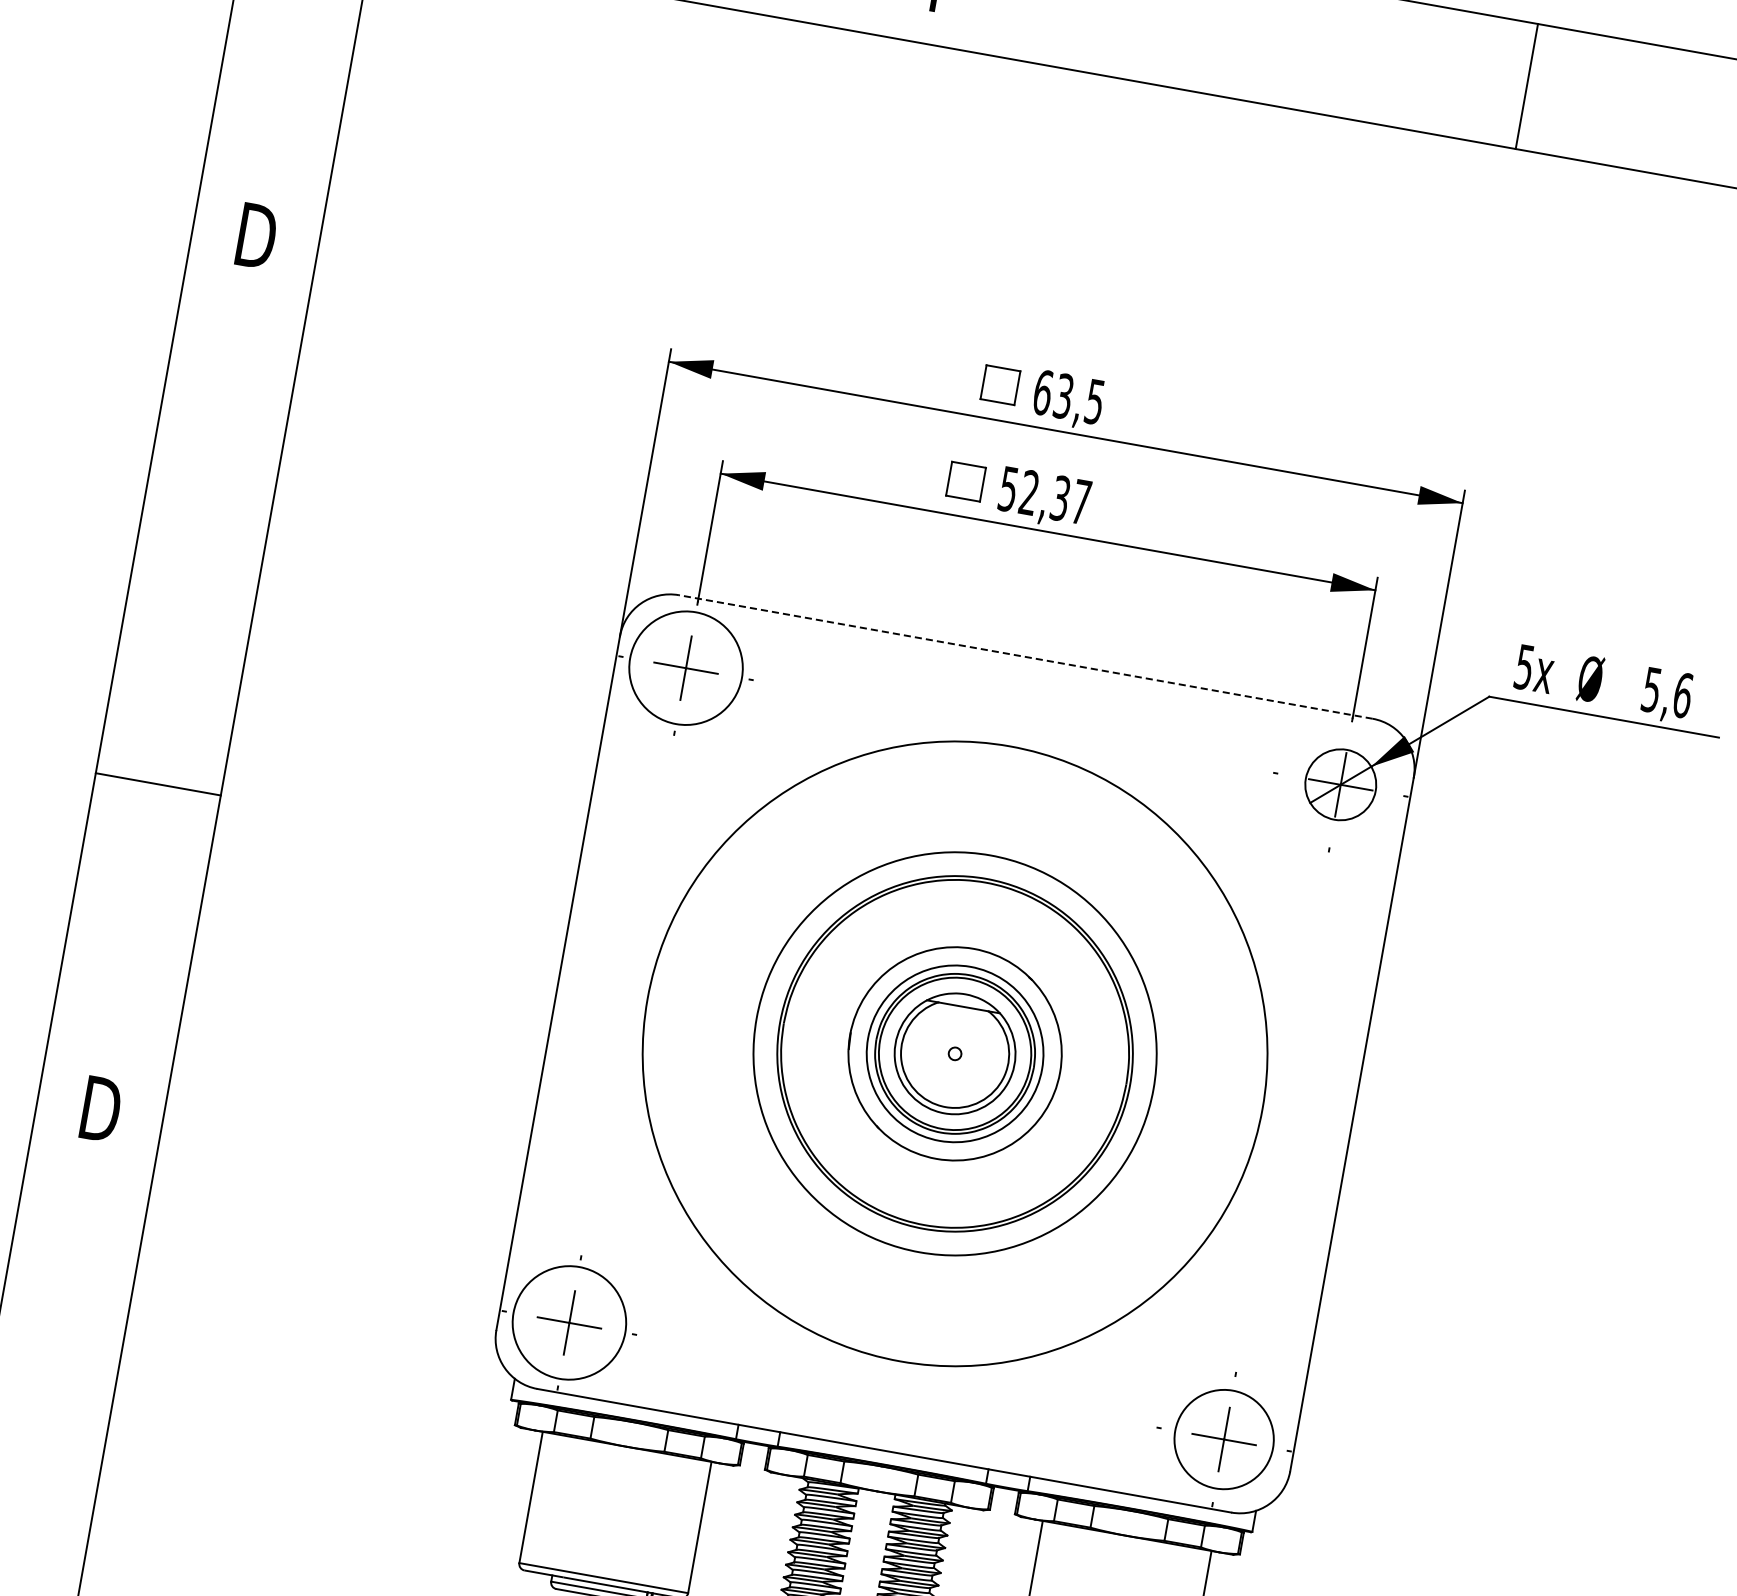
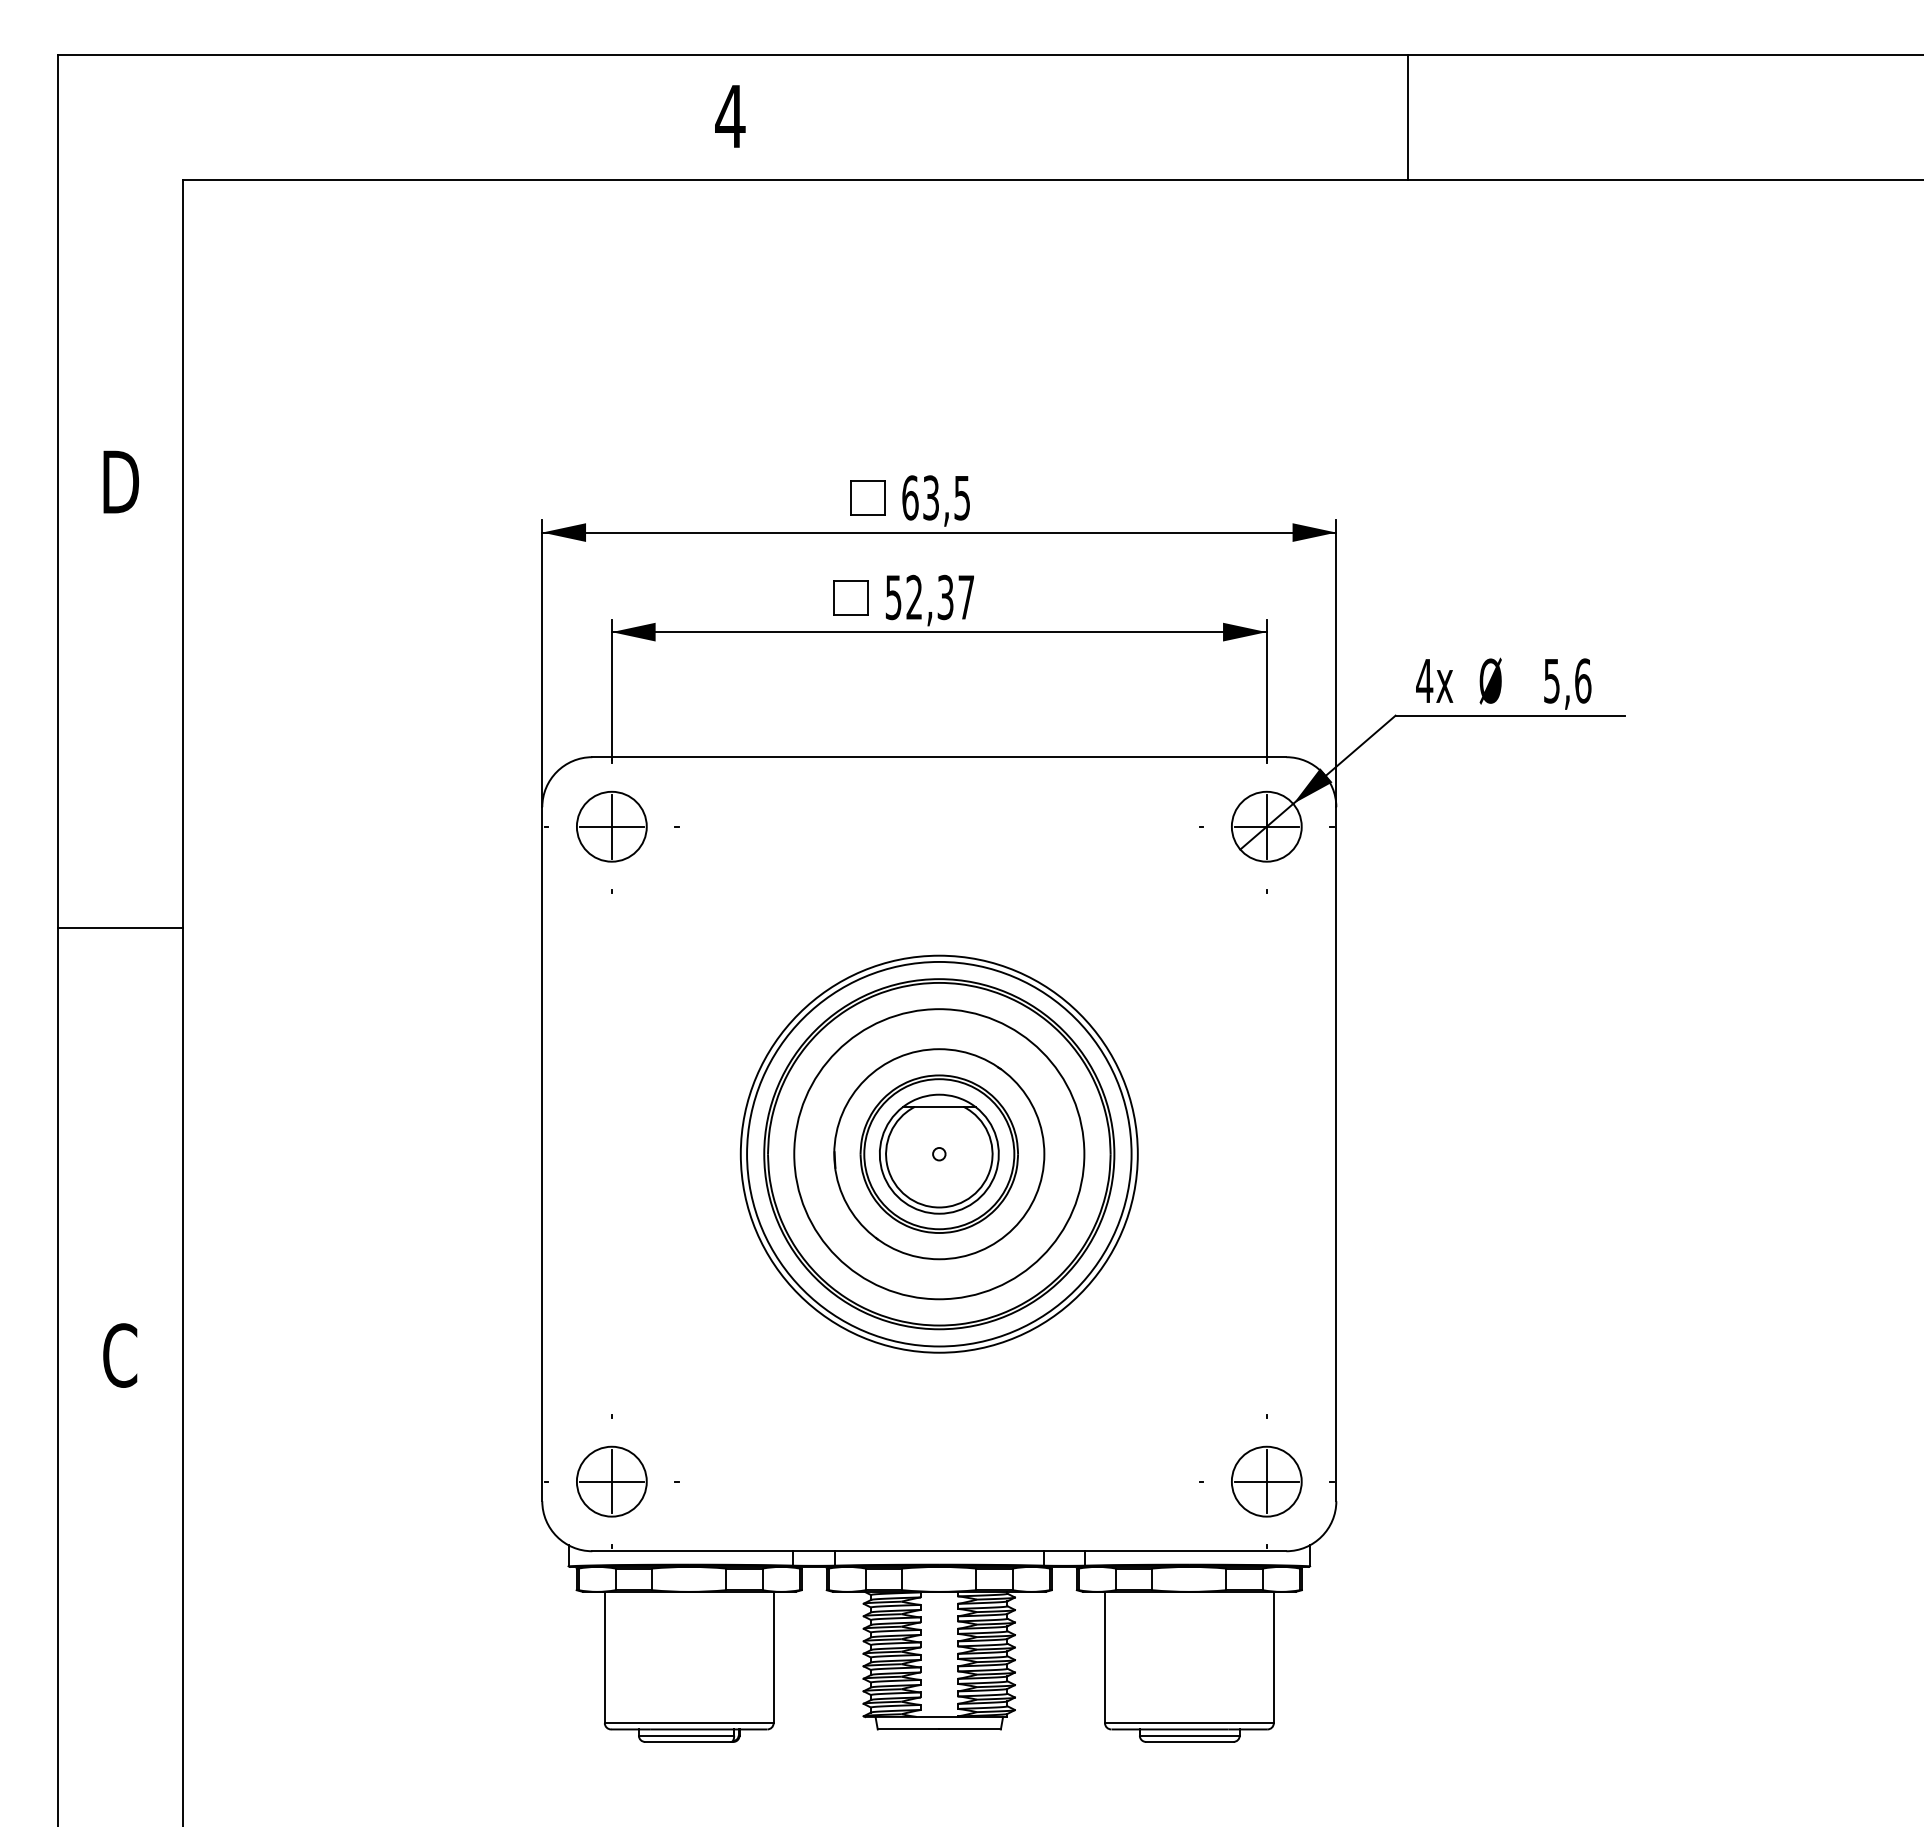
line: (1526, 86) -> (1407, 117), moved
line: (1024, 657) -> (938, 757), dashed -> solid
circle: (685, 667) -> (611, 826), size x0.62
text: (1524, 667) -> (1424, 681), 5x -> 4x
line: (157, 784) -> (119, 928), moved
circle: (955, 1053) -> (939, 1153), size x0.62
circle: (955, 1054) -> (939, 1154), size x1.67
text: (100, 1109) -> (120, 1355), D -> C
circle: (569, 1322) -> (611, 1481), size x0.62
circle: (1223, 1439) -> (1266, 1481), size x0.71

